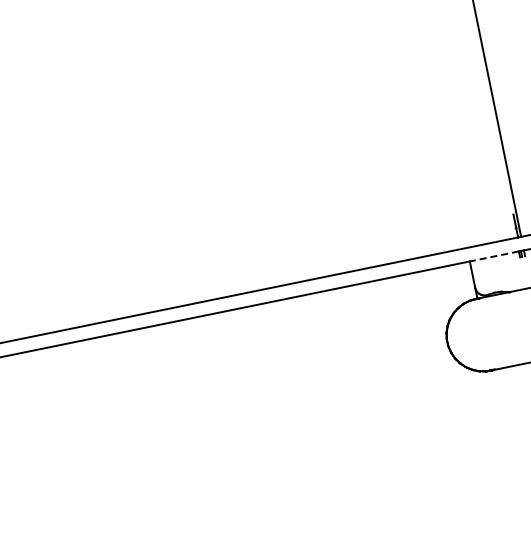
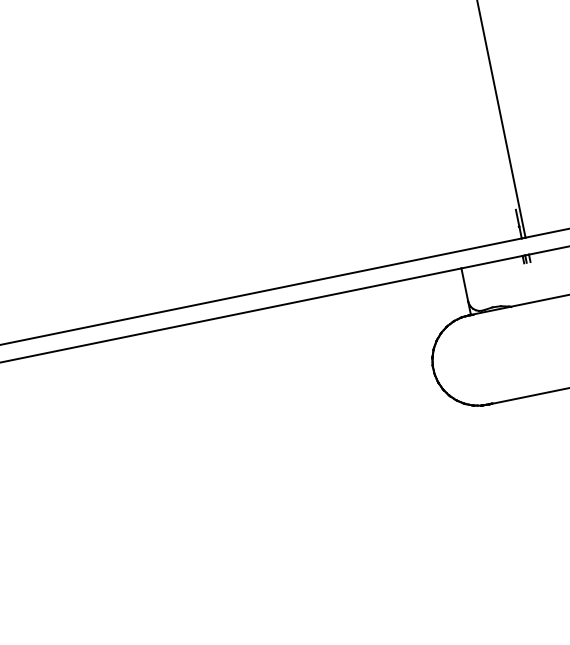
line: (493, 256) -> (491, 262), dashed -> solid

